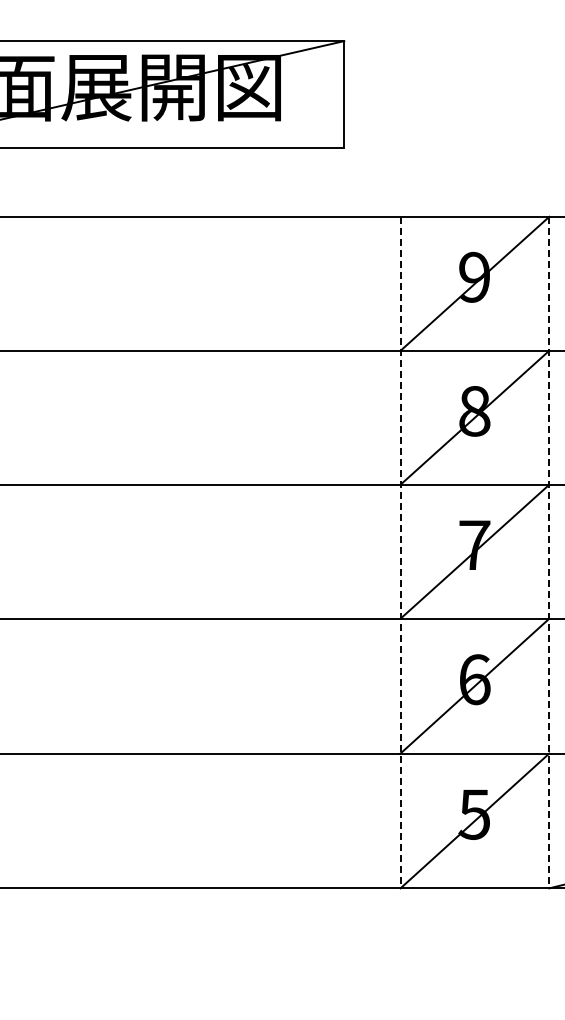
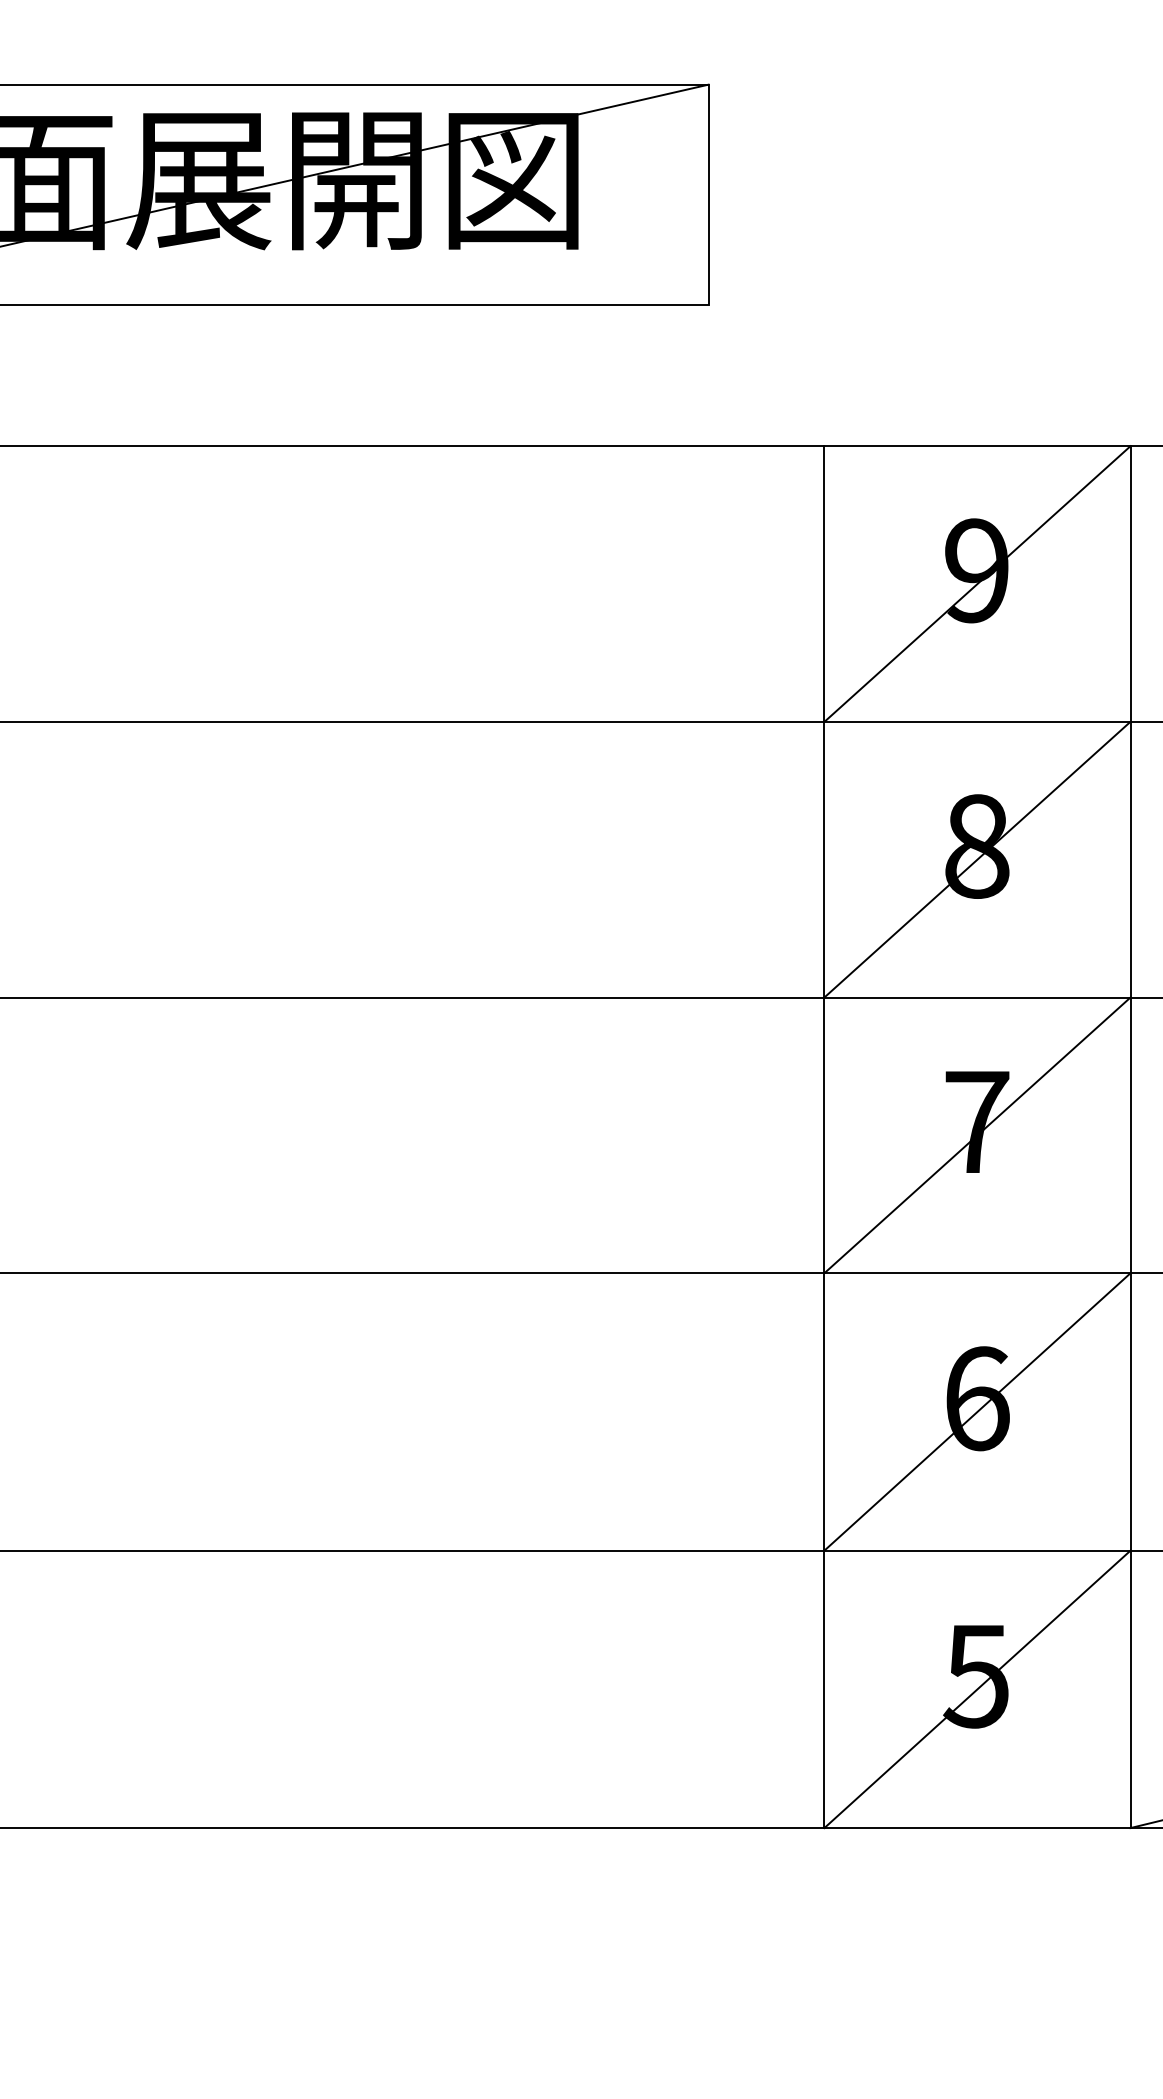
line: (400, 552) -> (824, 1136), dashed -> solid
line: (549, 552) -> (1130, 1136), dashed -> solid

